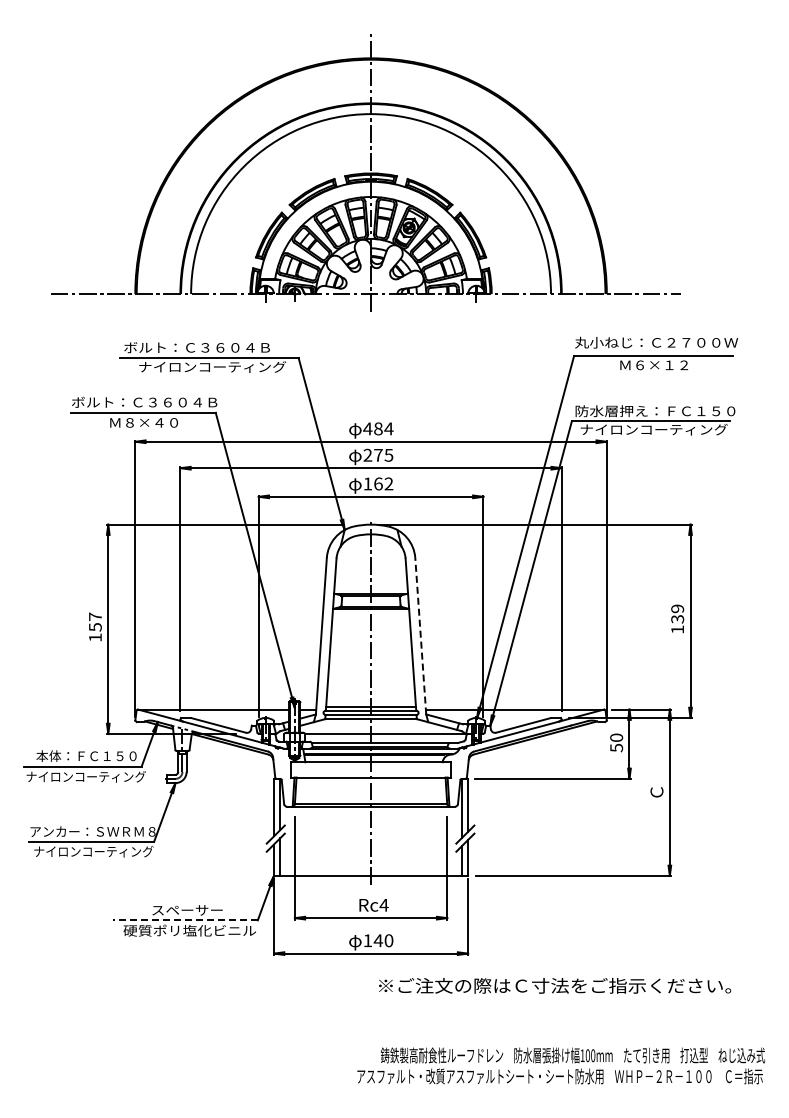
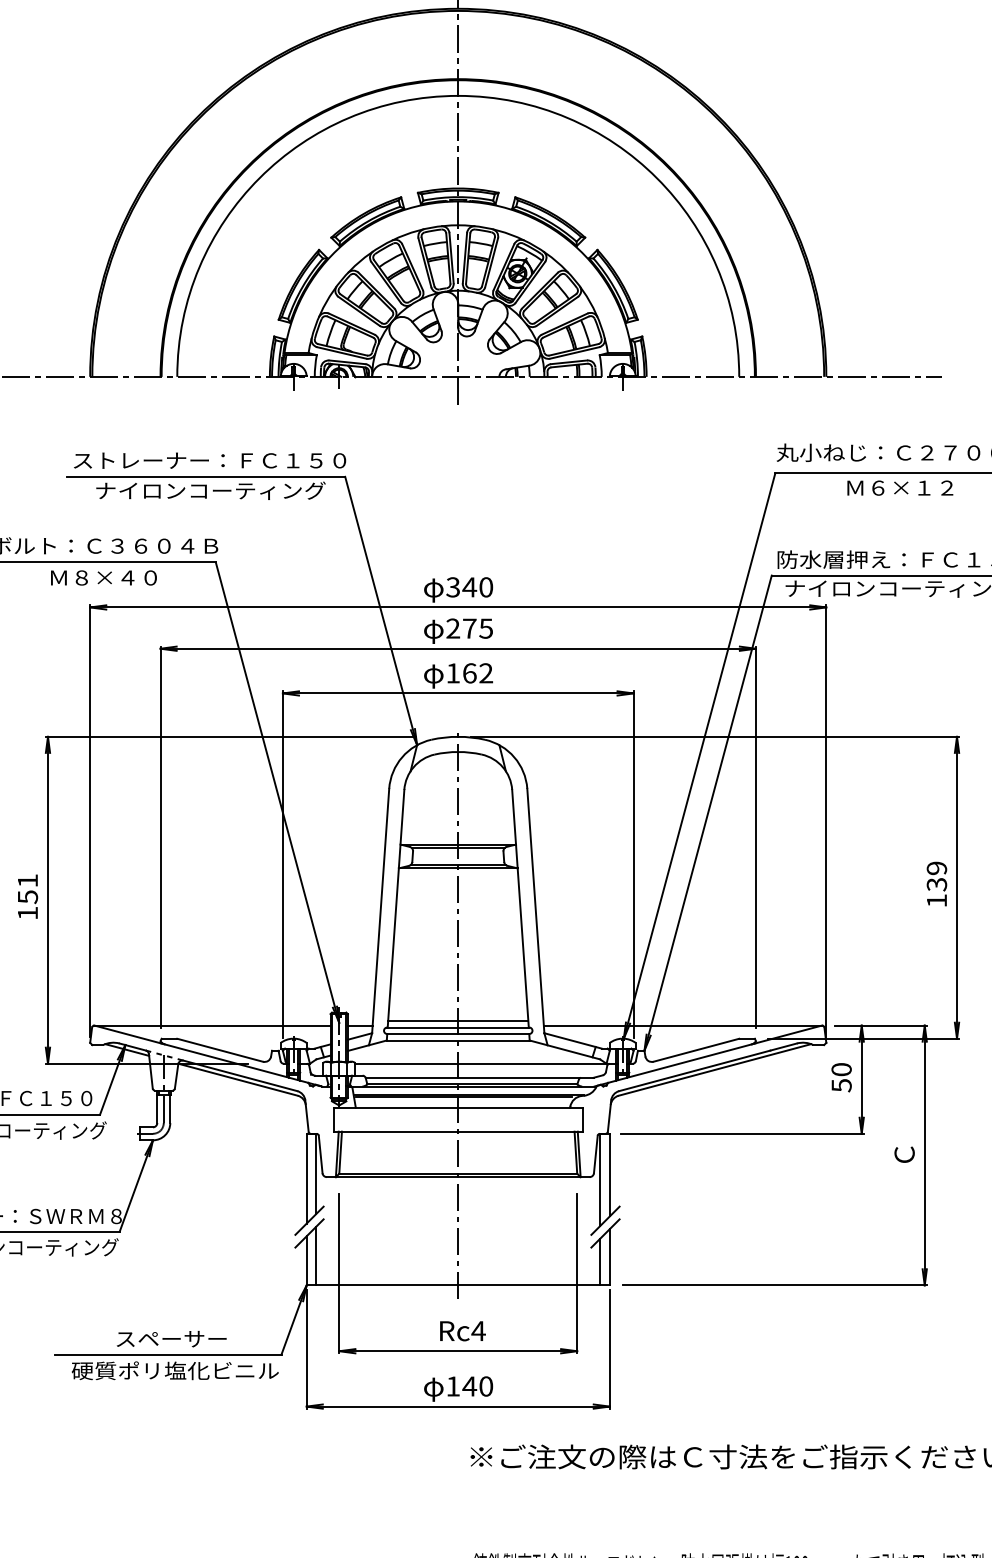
text: (211, 347) -> (209, 460), ボルト：Ｃ３６０４Ｂ -> ストレーナー：ＦＣ１５０
text: (378, 428) -> (469, 586), 484 -> 340
text: (95, 616) -> (28, 880), 157 -> 151
line: (420, 635) -> (535, 909), dashed -> solid
line: (184, 920) -> (166, 1354), dashed -> solid

